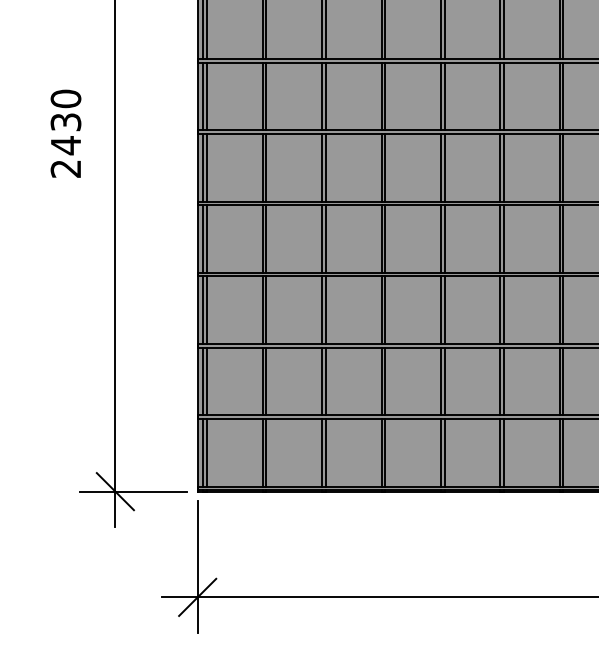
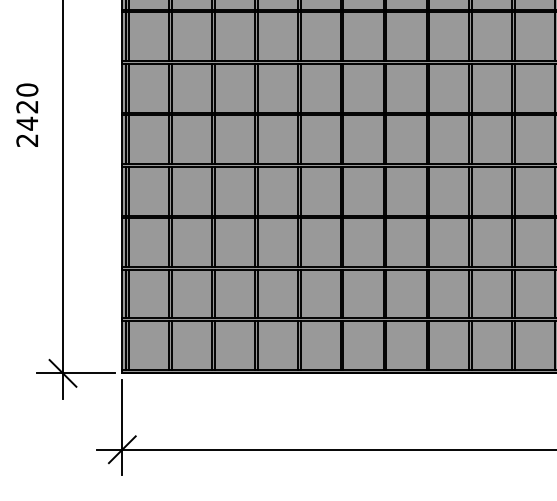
text: (66, 121) -> (27, 106), 2430 -> 2420

